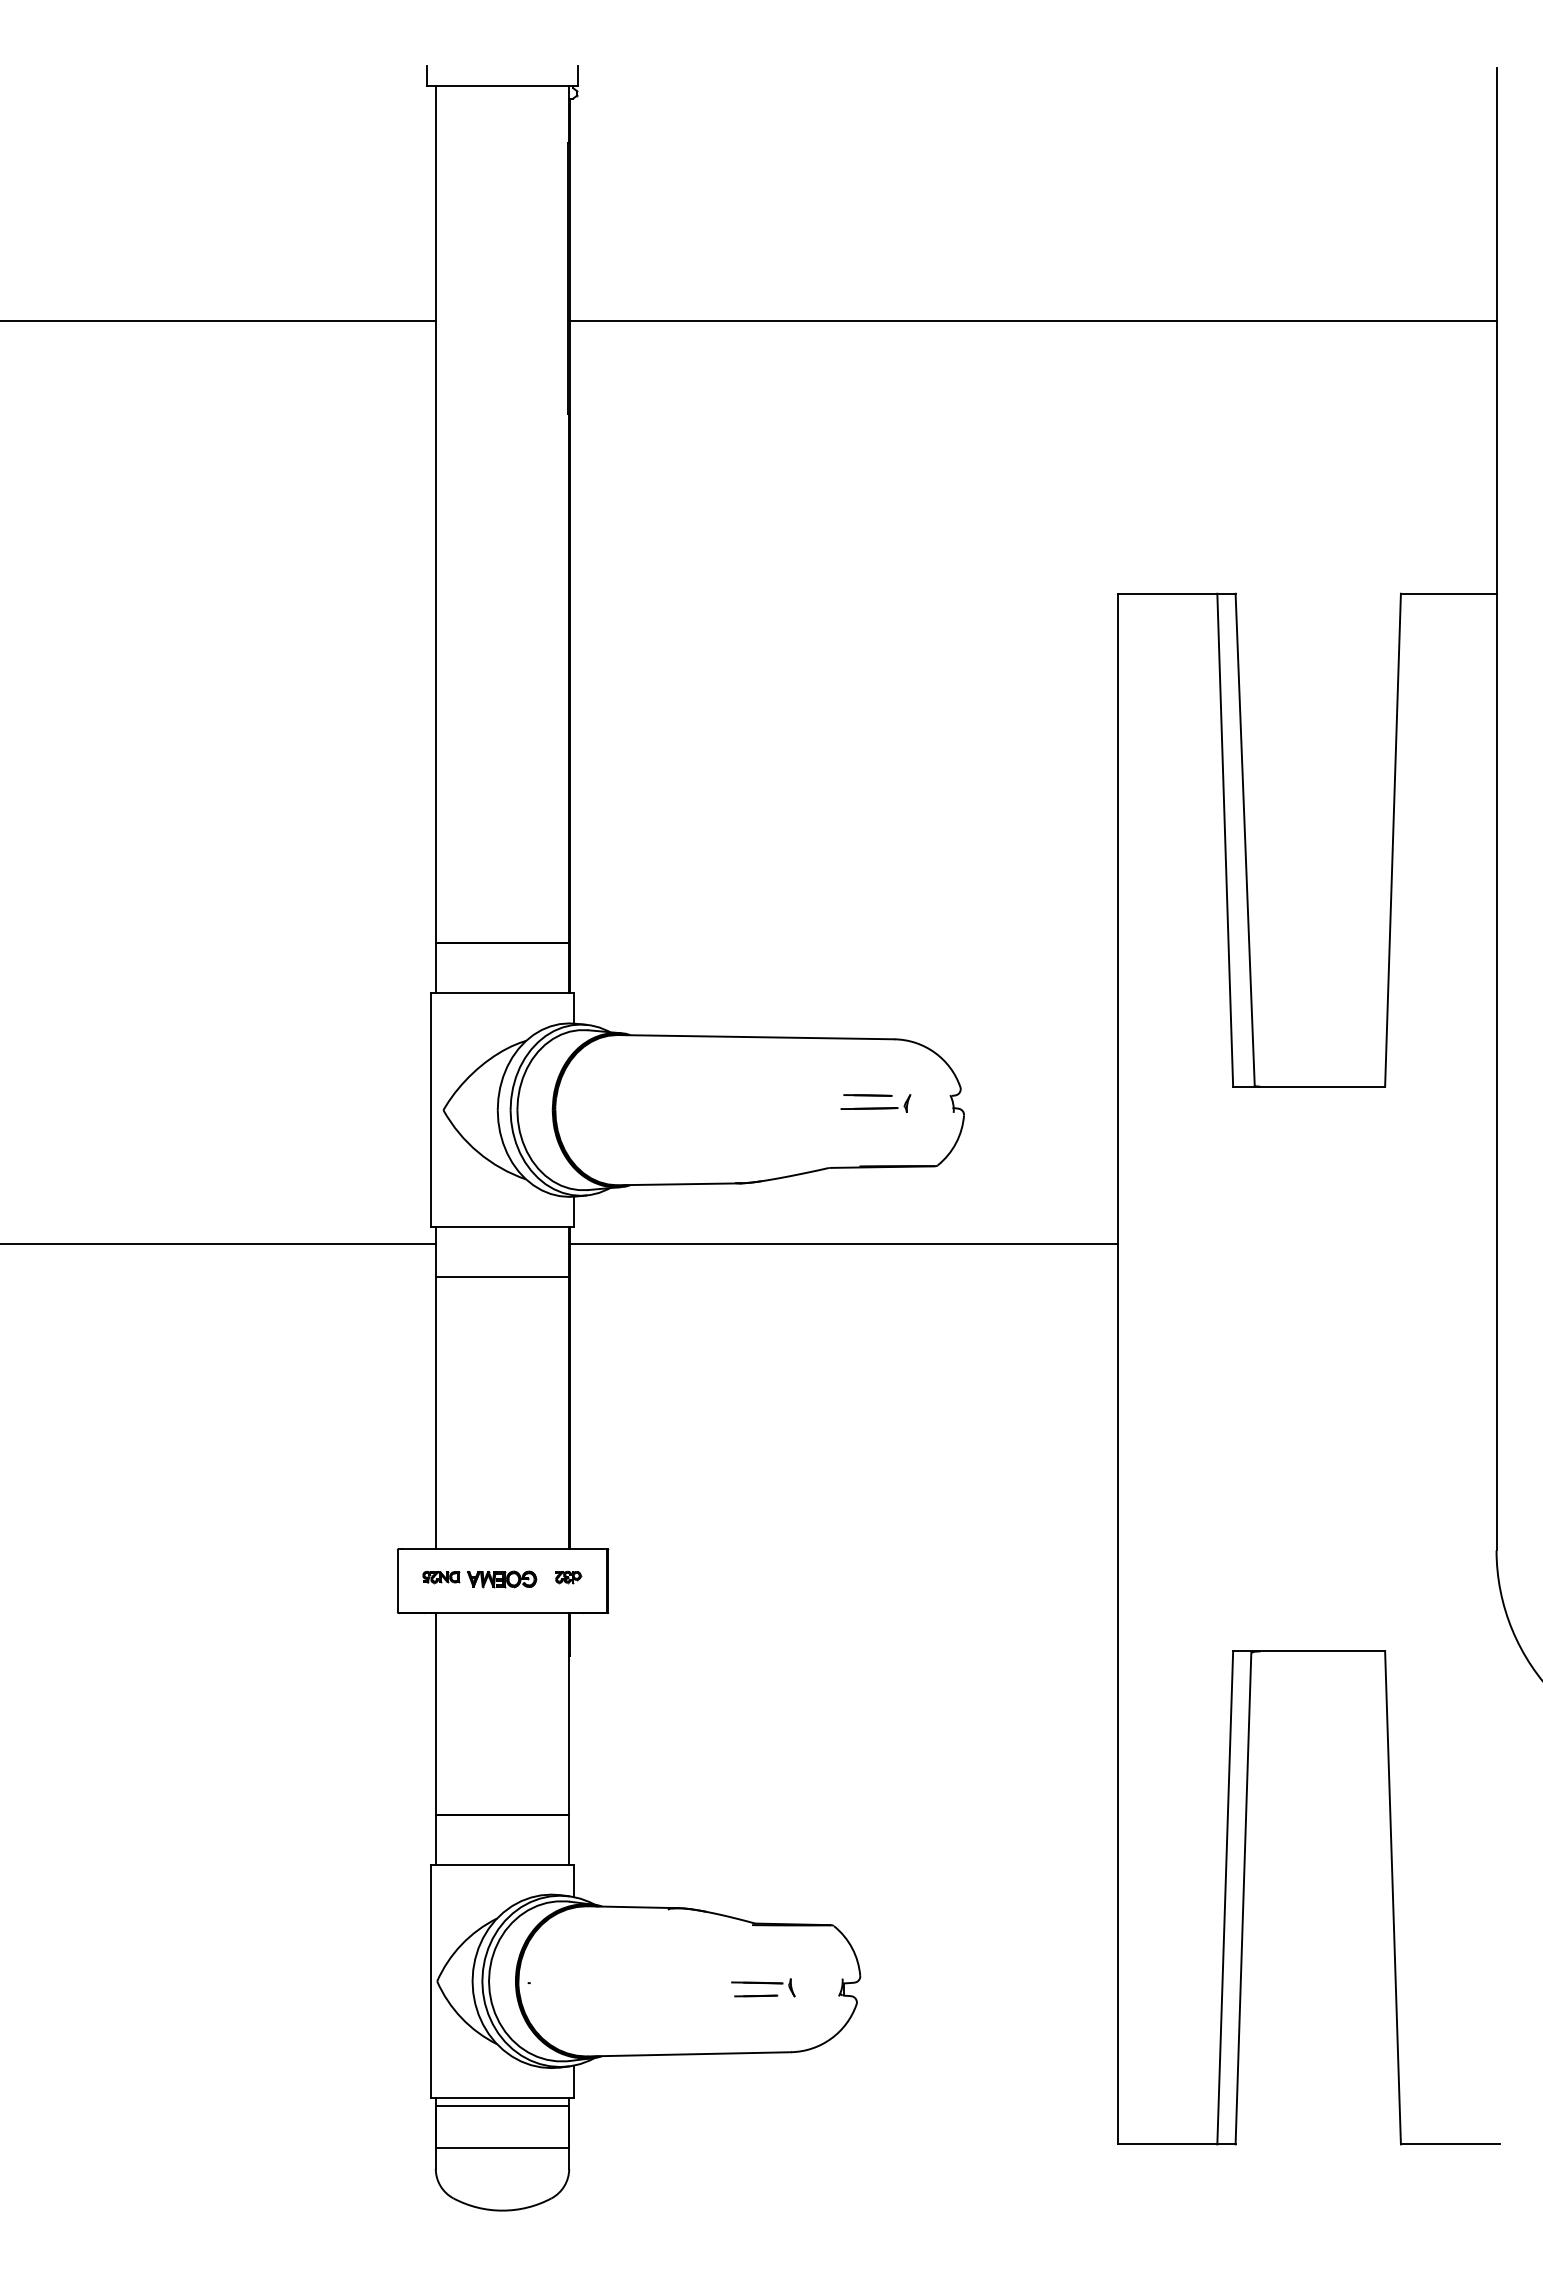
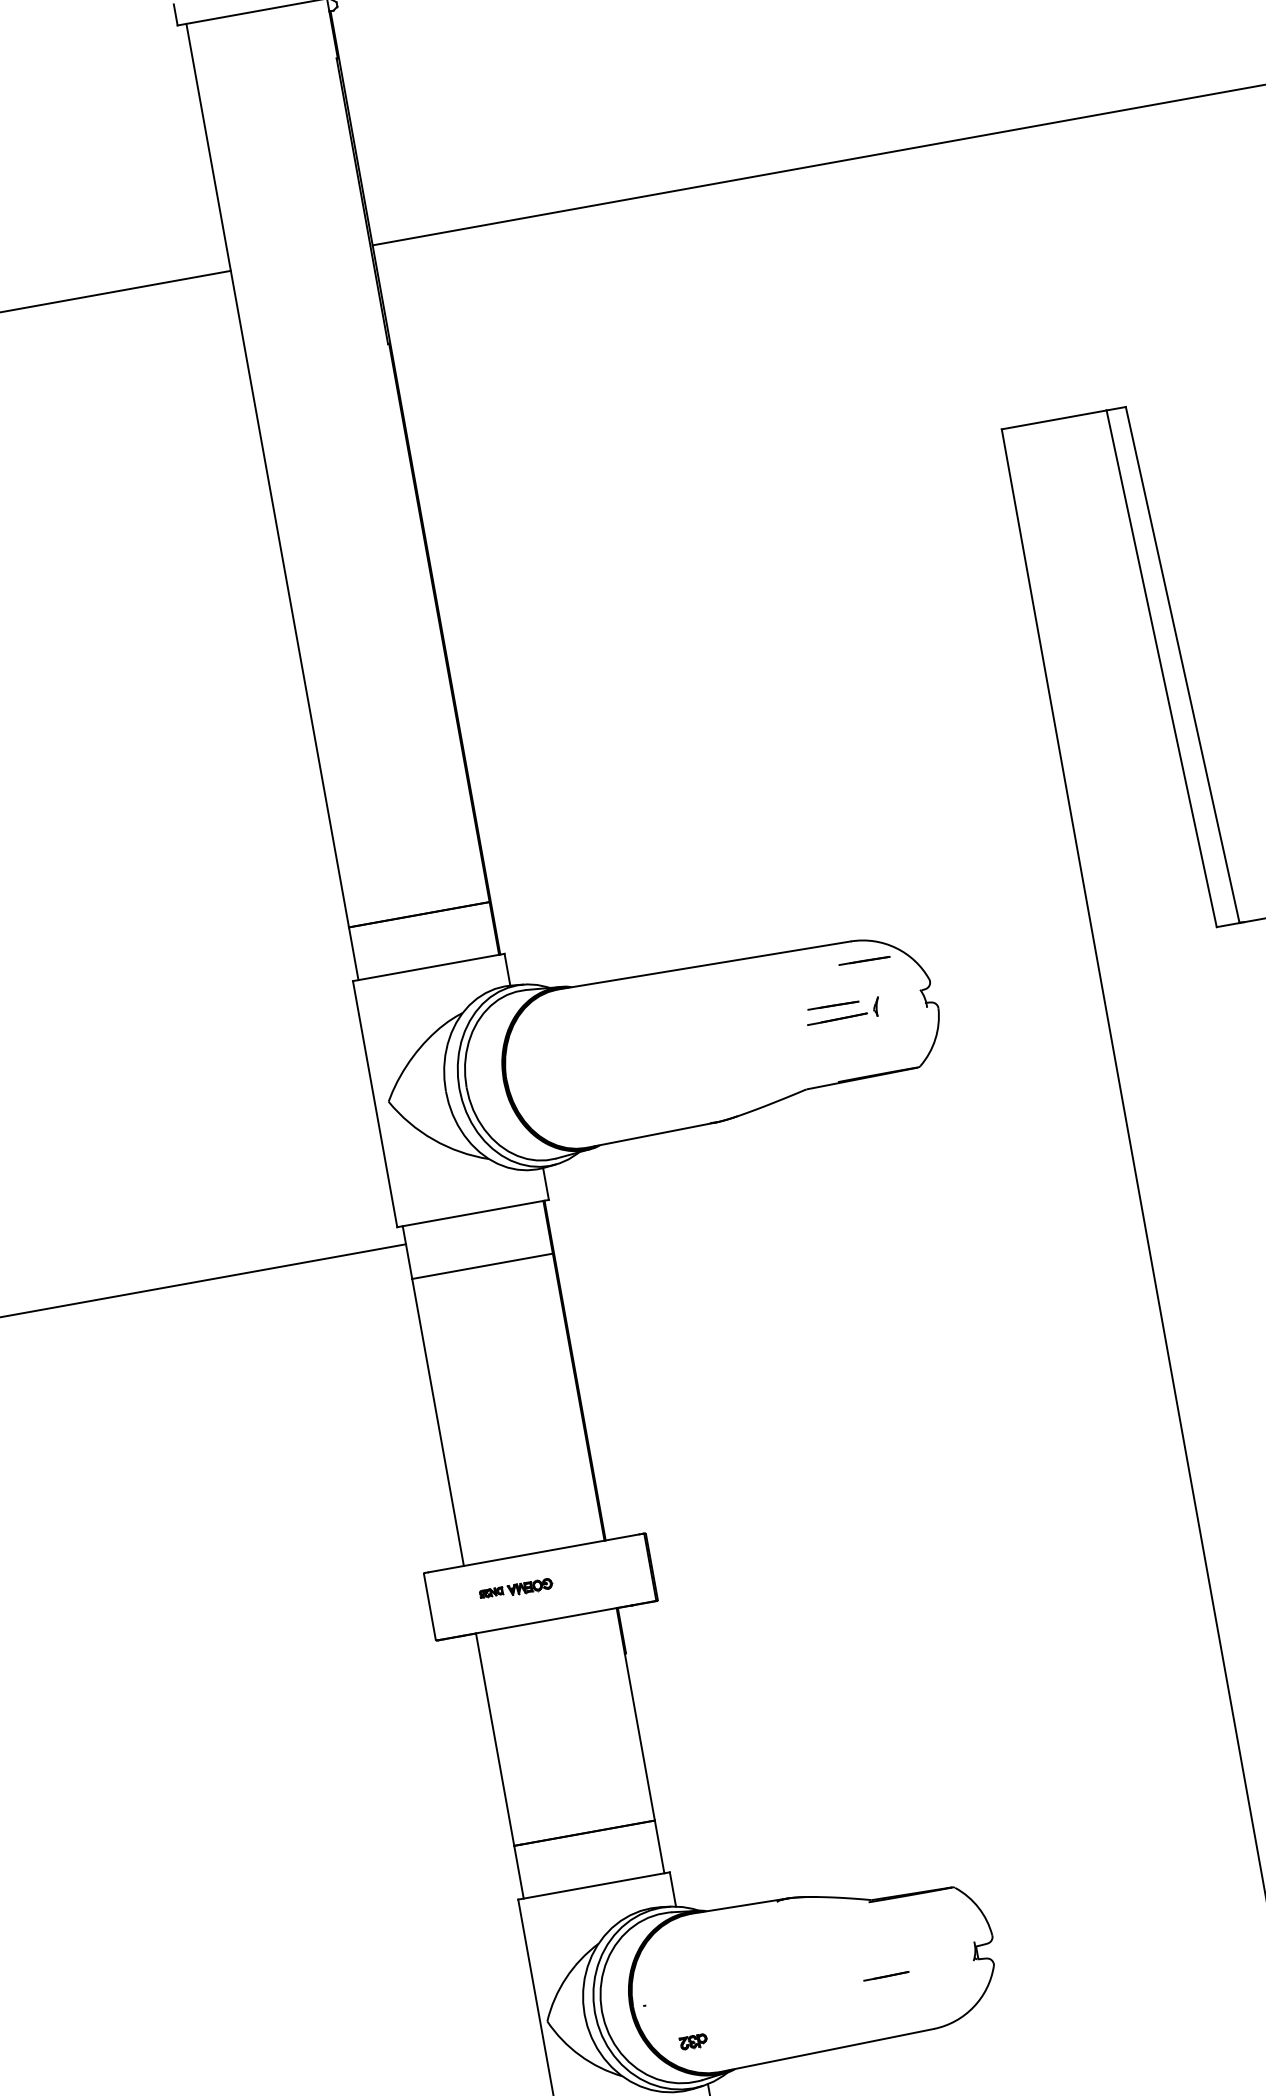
line: (903, 1059) -> (864, 961), added
line: (843, 1244) -> (835, 1167), removed
part: (568, 1577) -> (693, 2041), moved
part: (479, 1579) -> (515, 1589), size x0.6
part: (763, 1987) -> (892, 1965), removed

